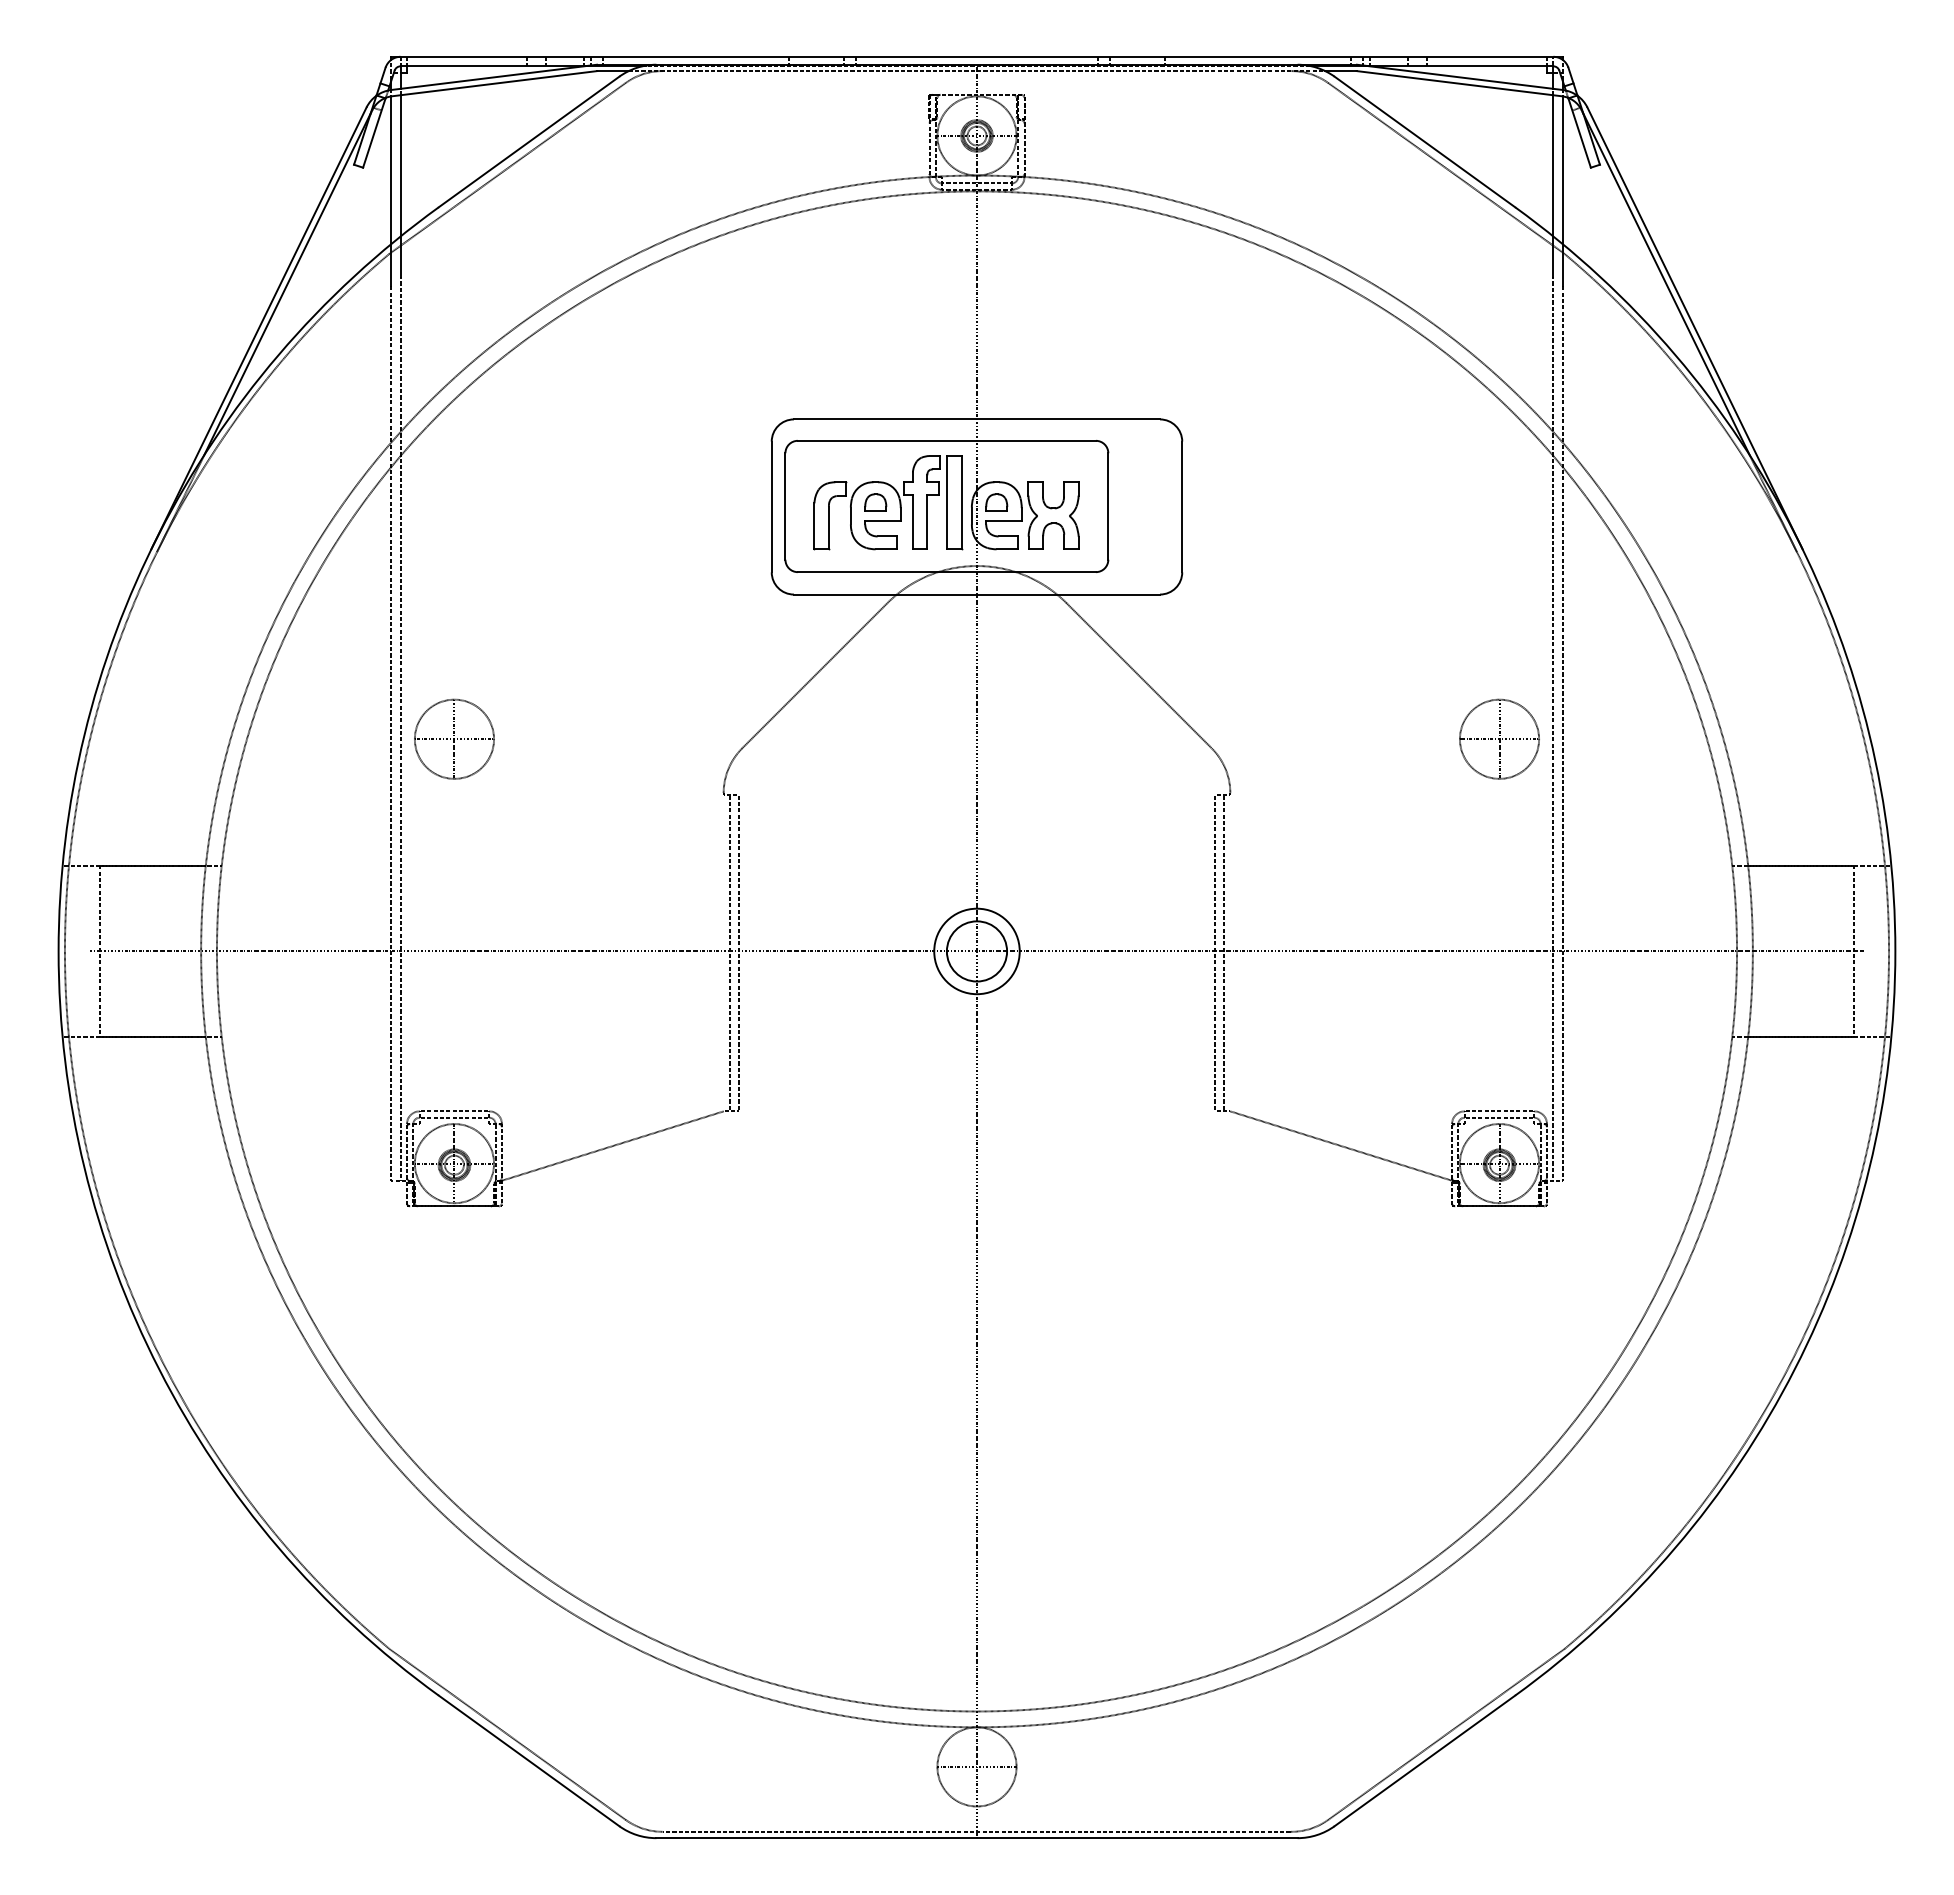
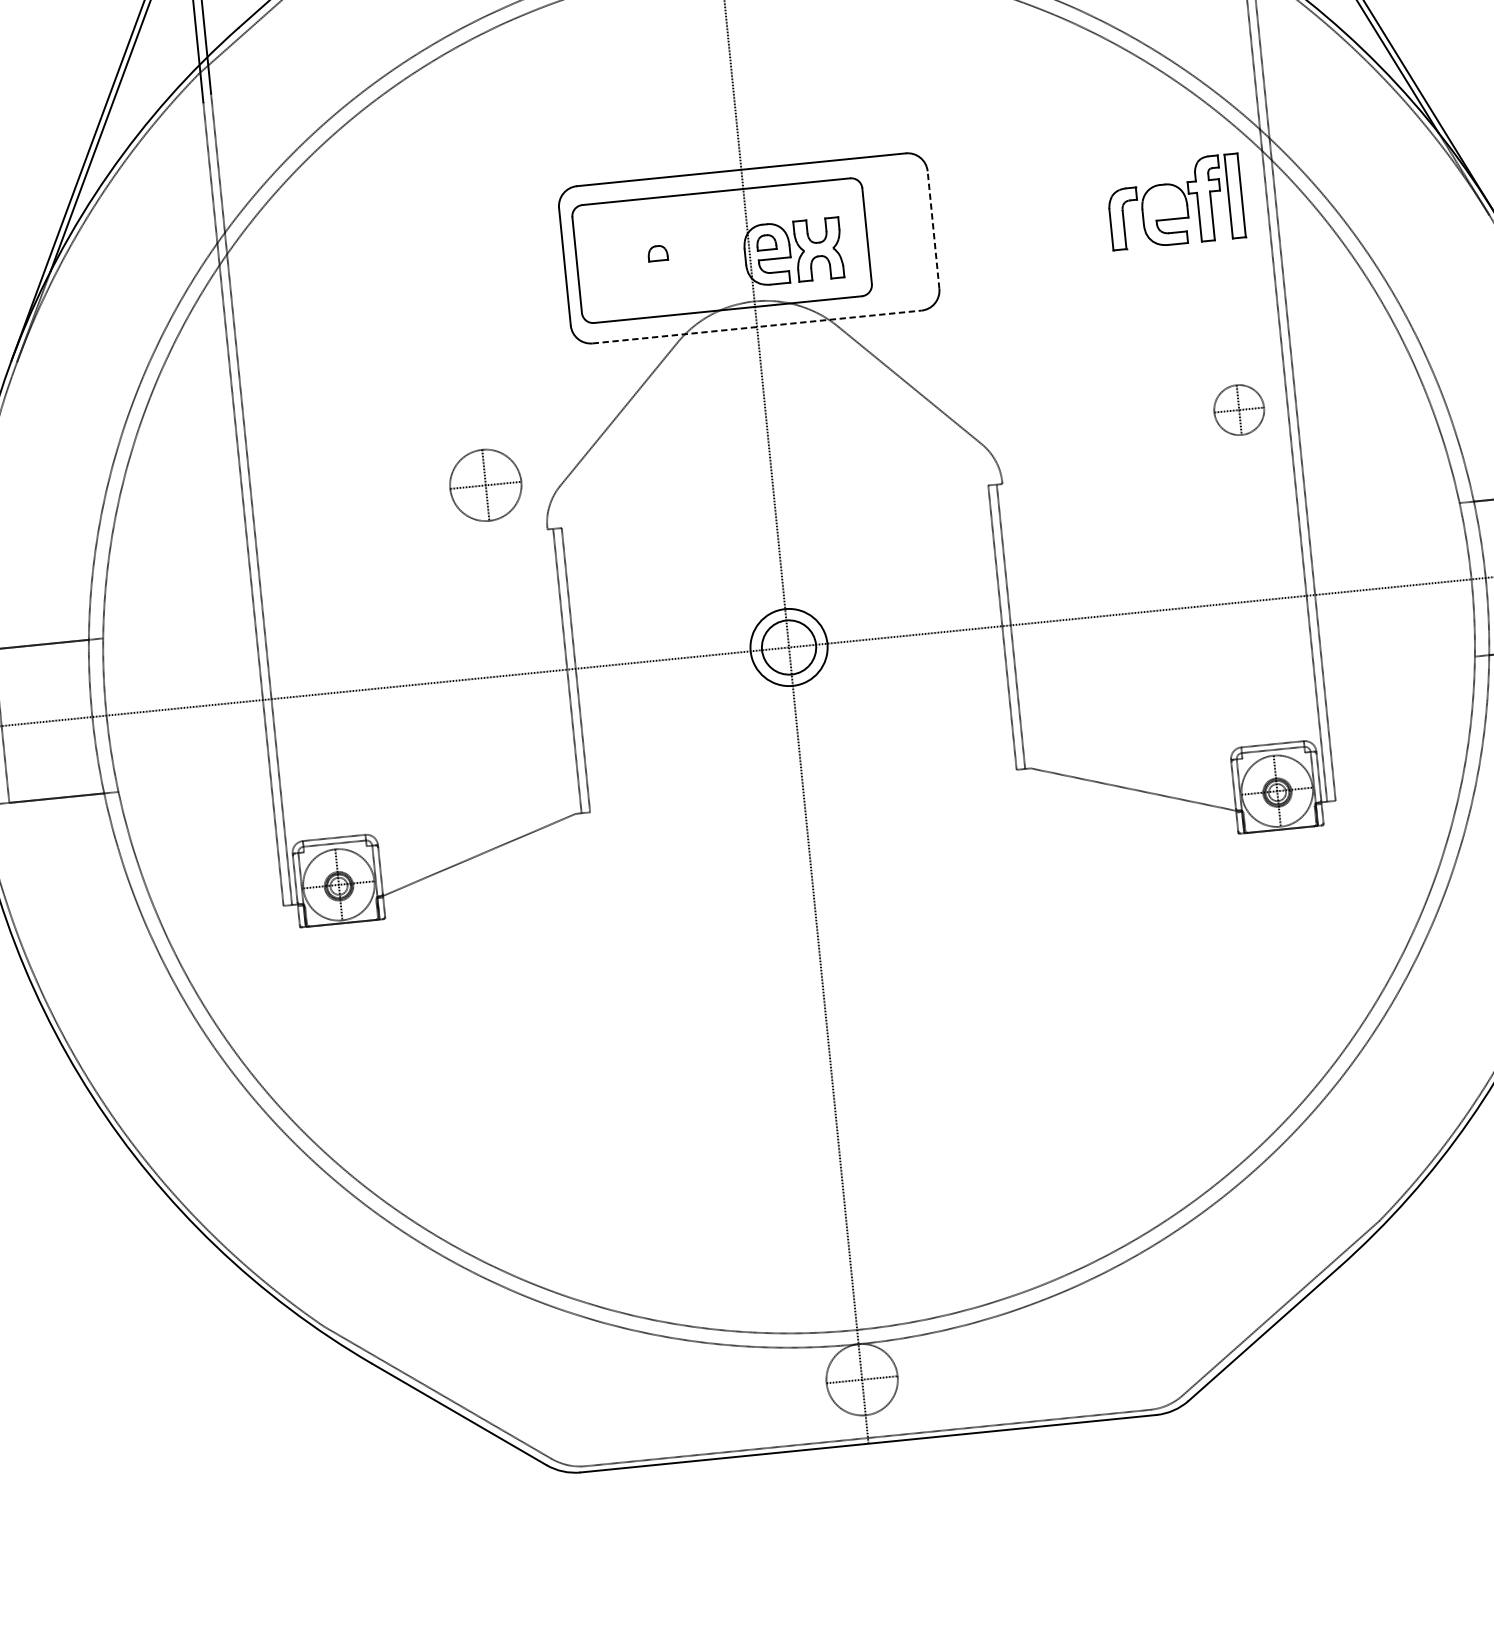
part: (888, 502) -> (1175, 201), moved
line: (1182, 506) -> (933, 229), solid -> dashed
line: (977, 594) -> (757, 326), solid -> dashed
part: (454, 738) -> (485, 484), moved
part: (1499, 738) -> (1239, 409), size x0.7

